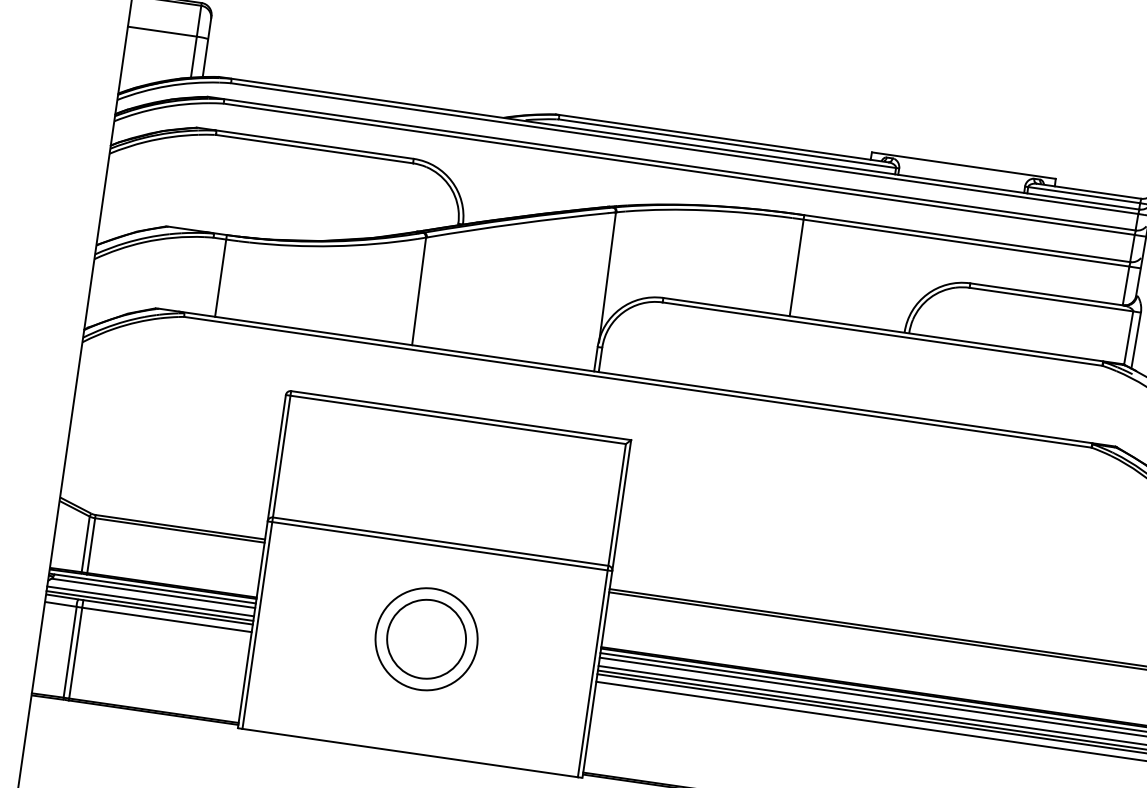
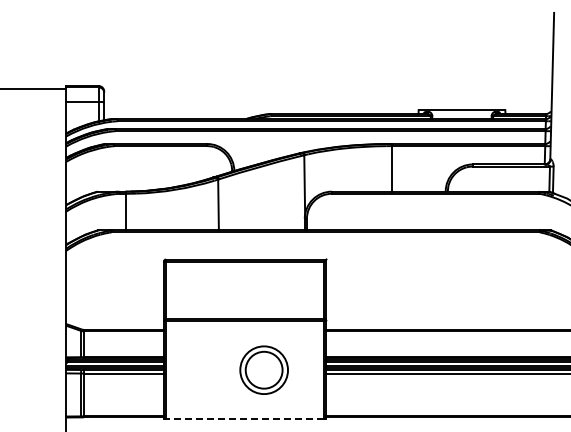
part: (425, 637) -> (263, 369), moved
line: (408, 751) -> (244, 418), solid -> dashed

